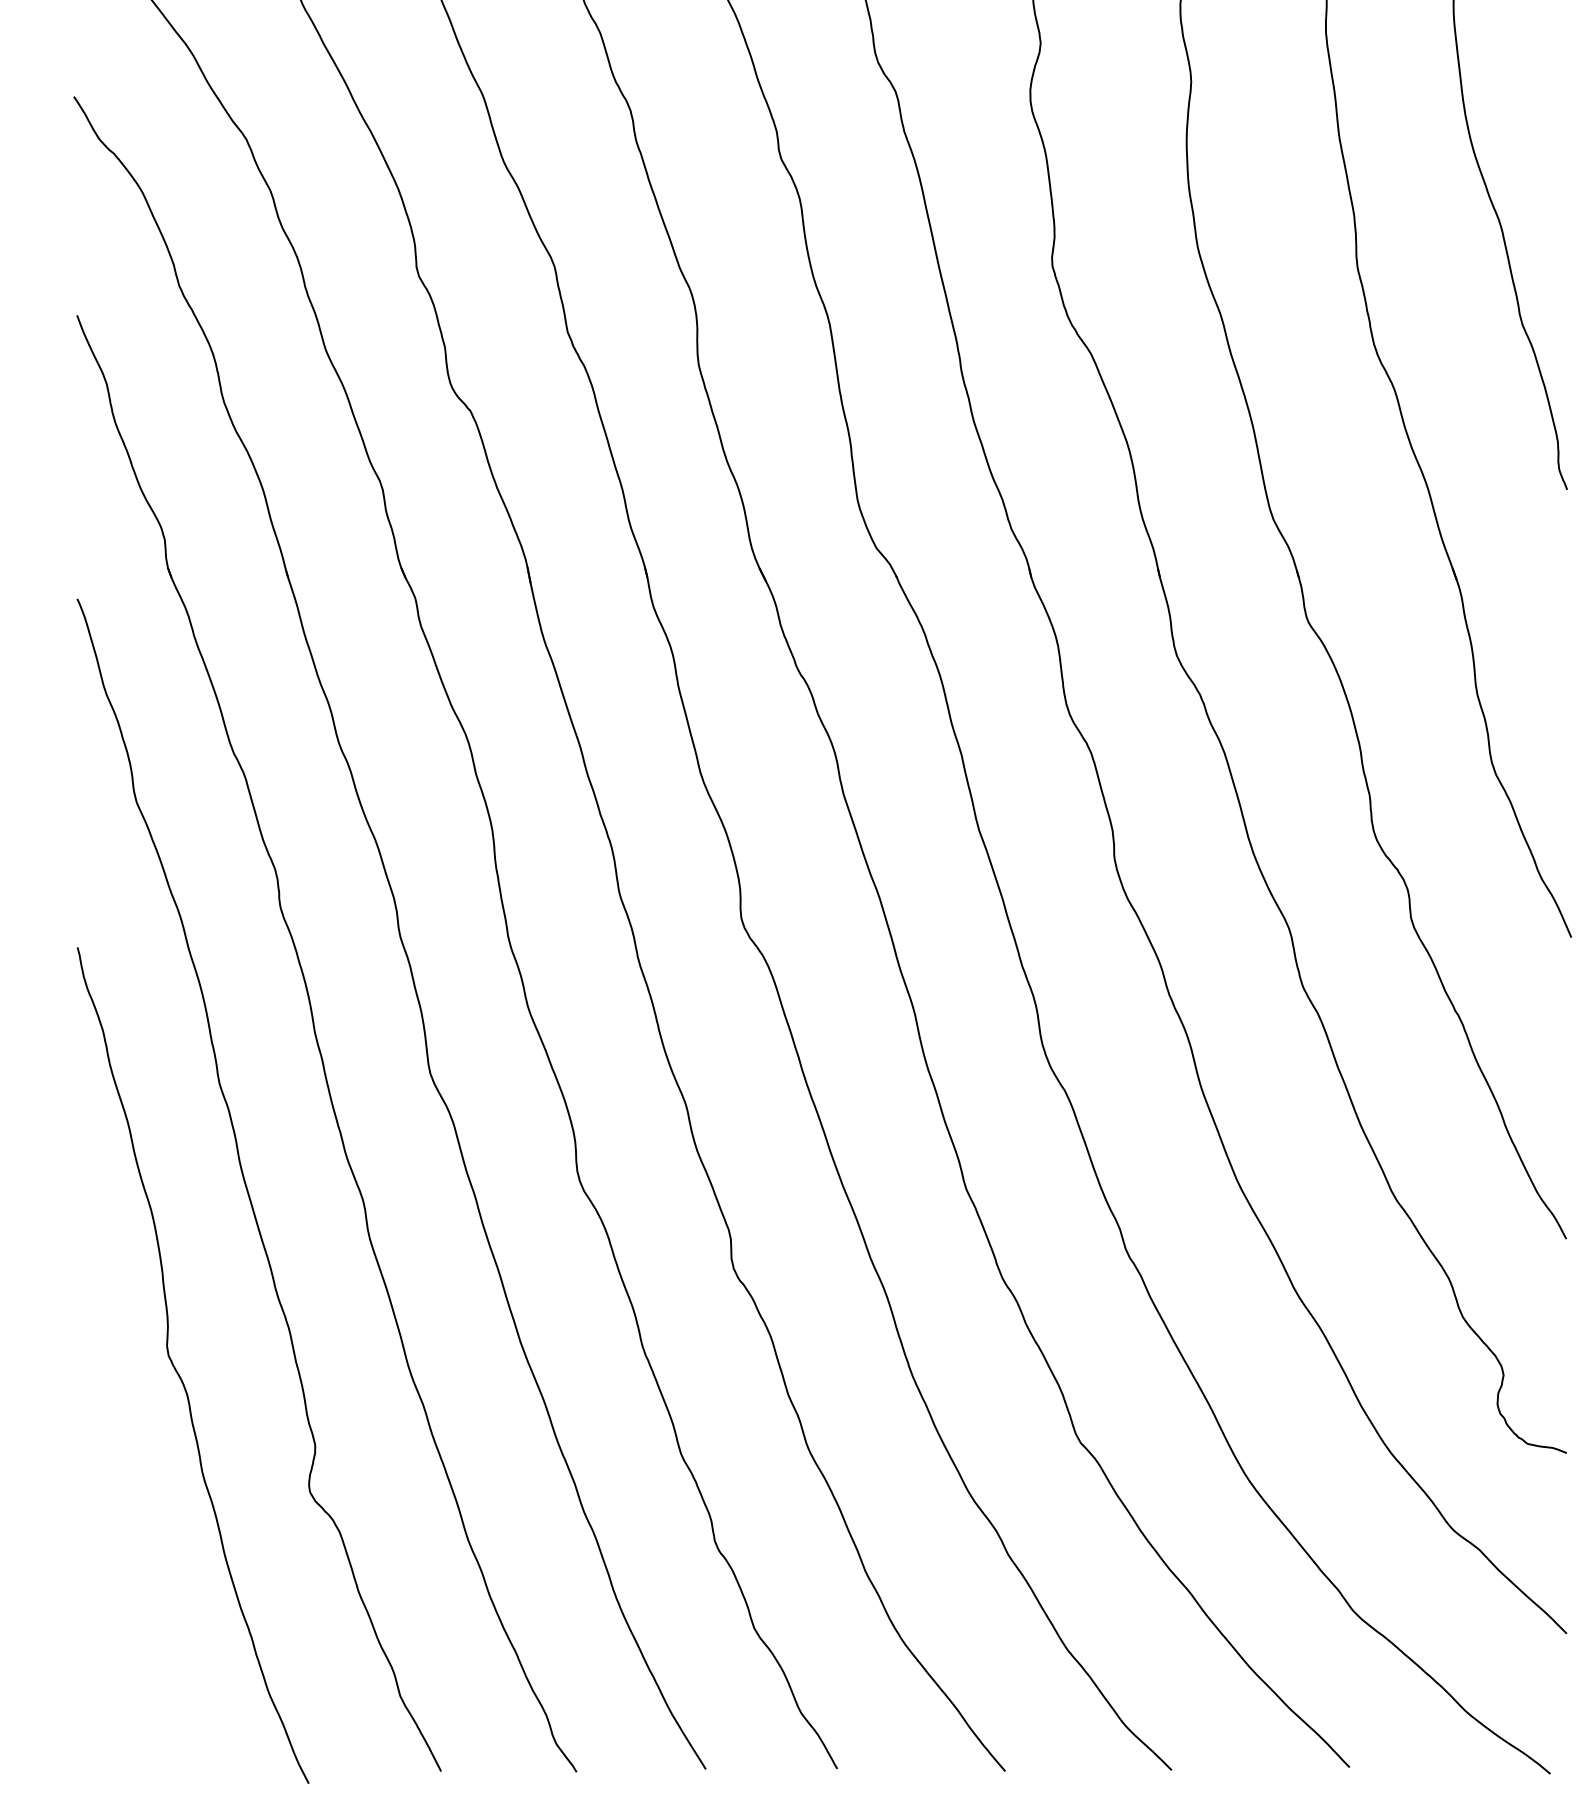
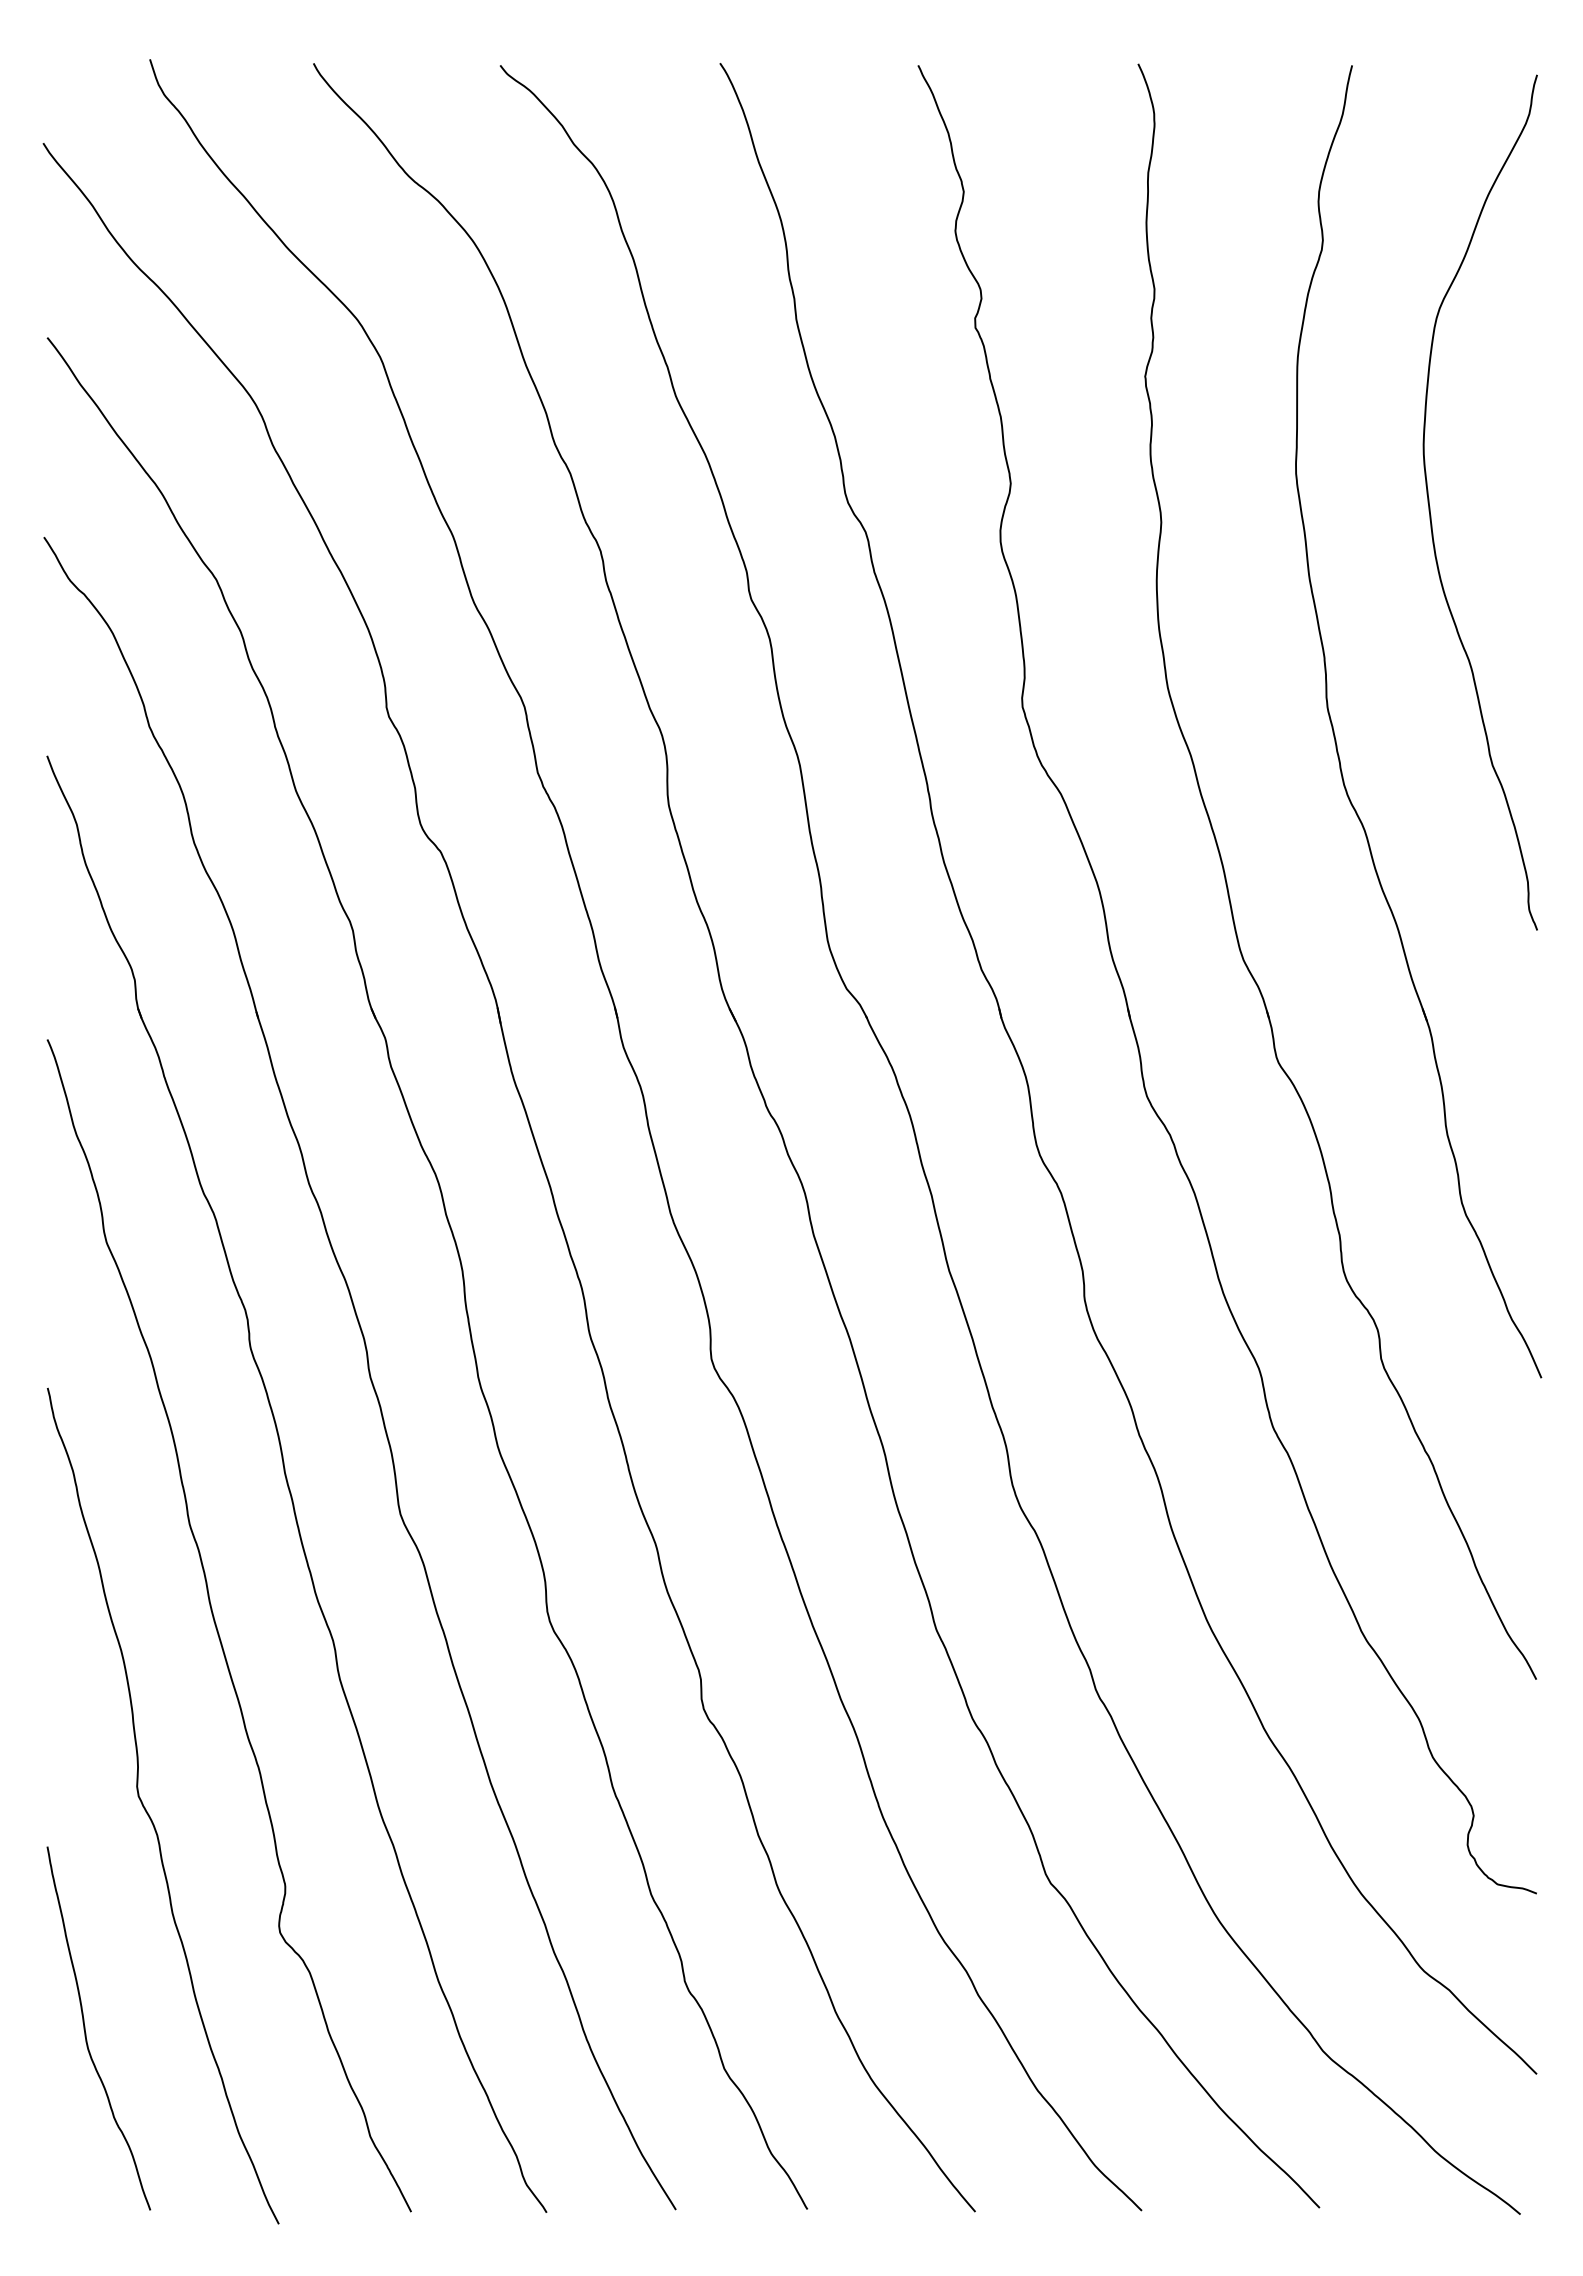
curve: (116, 1591) -> (86, 2032), added

